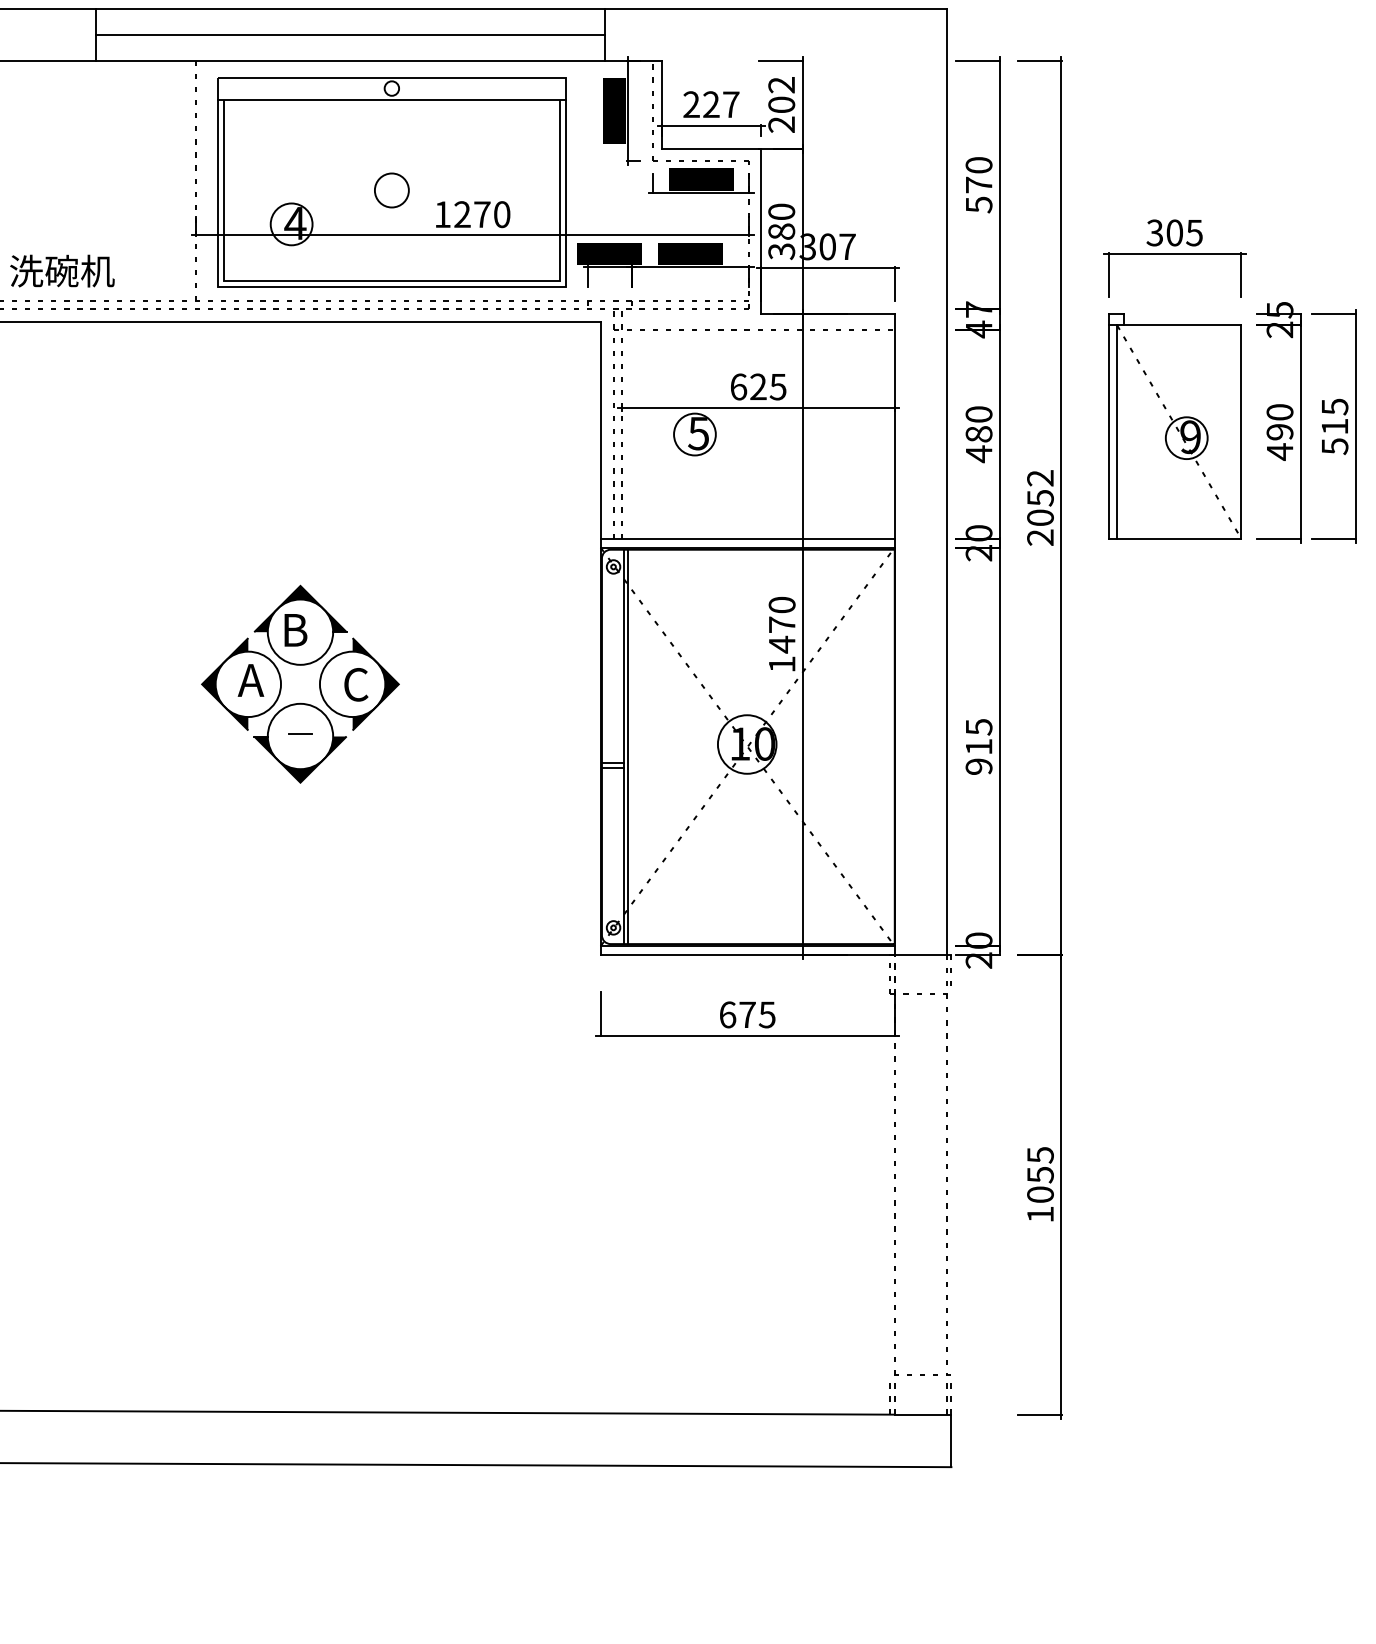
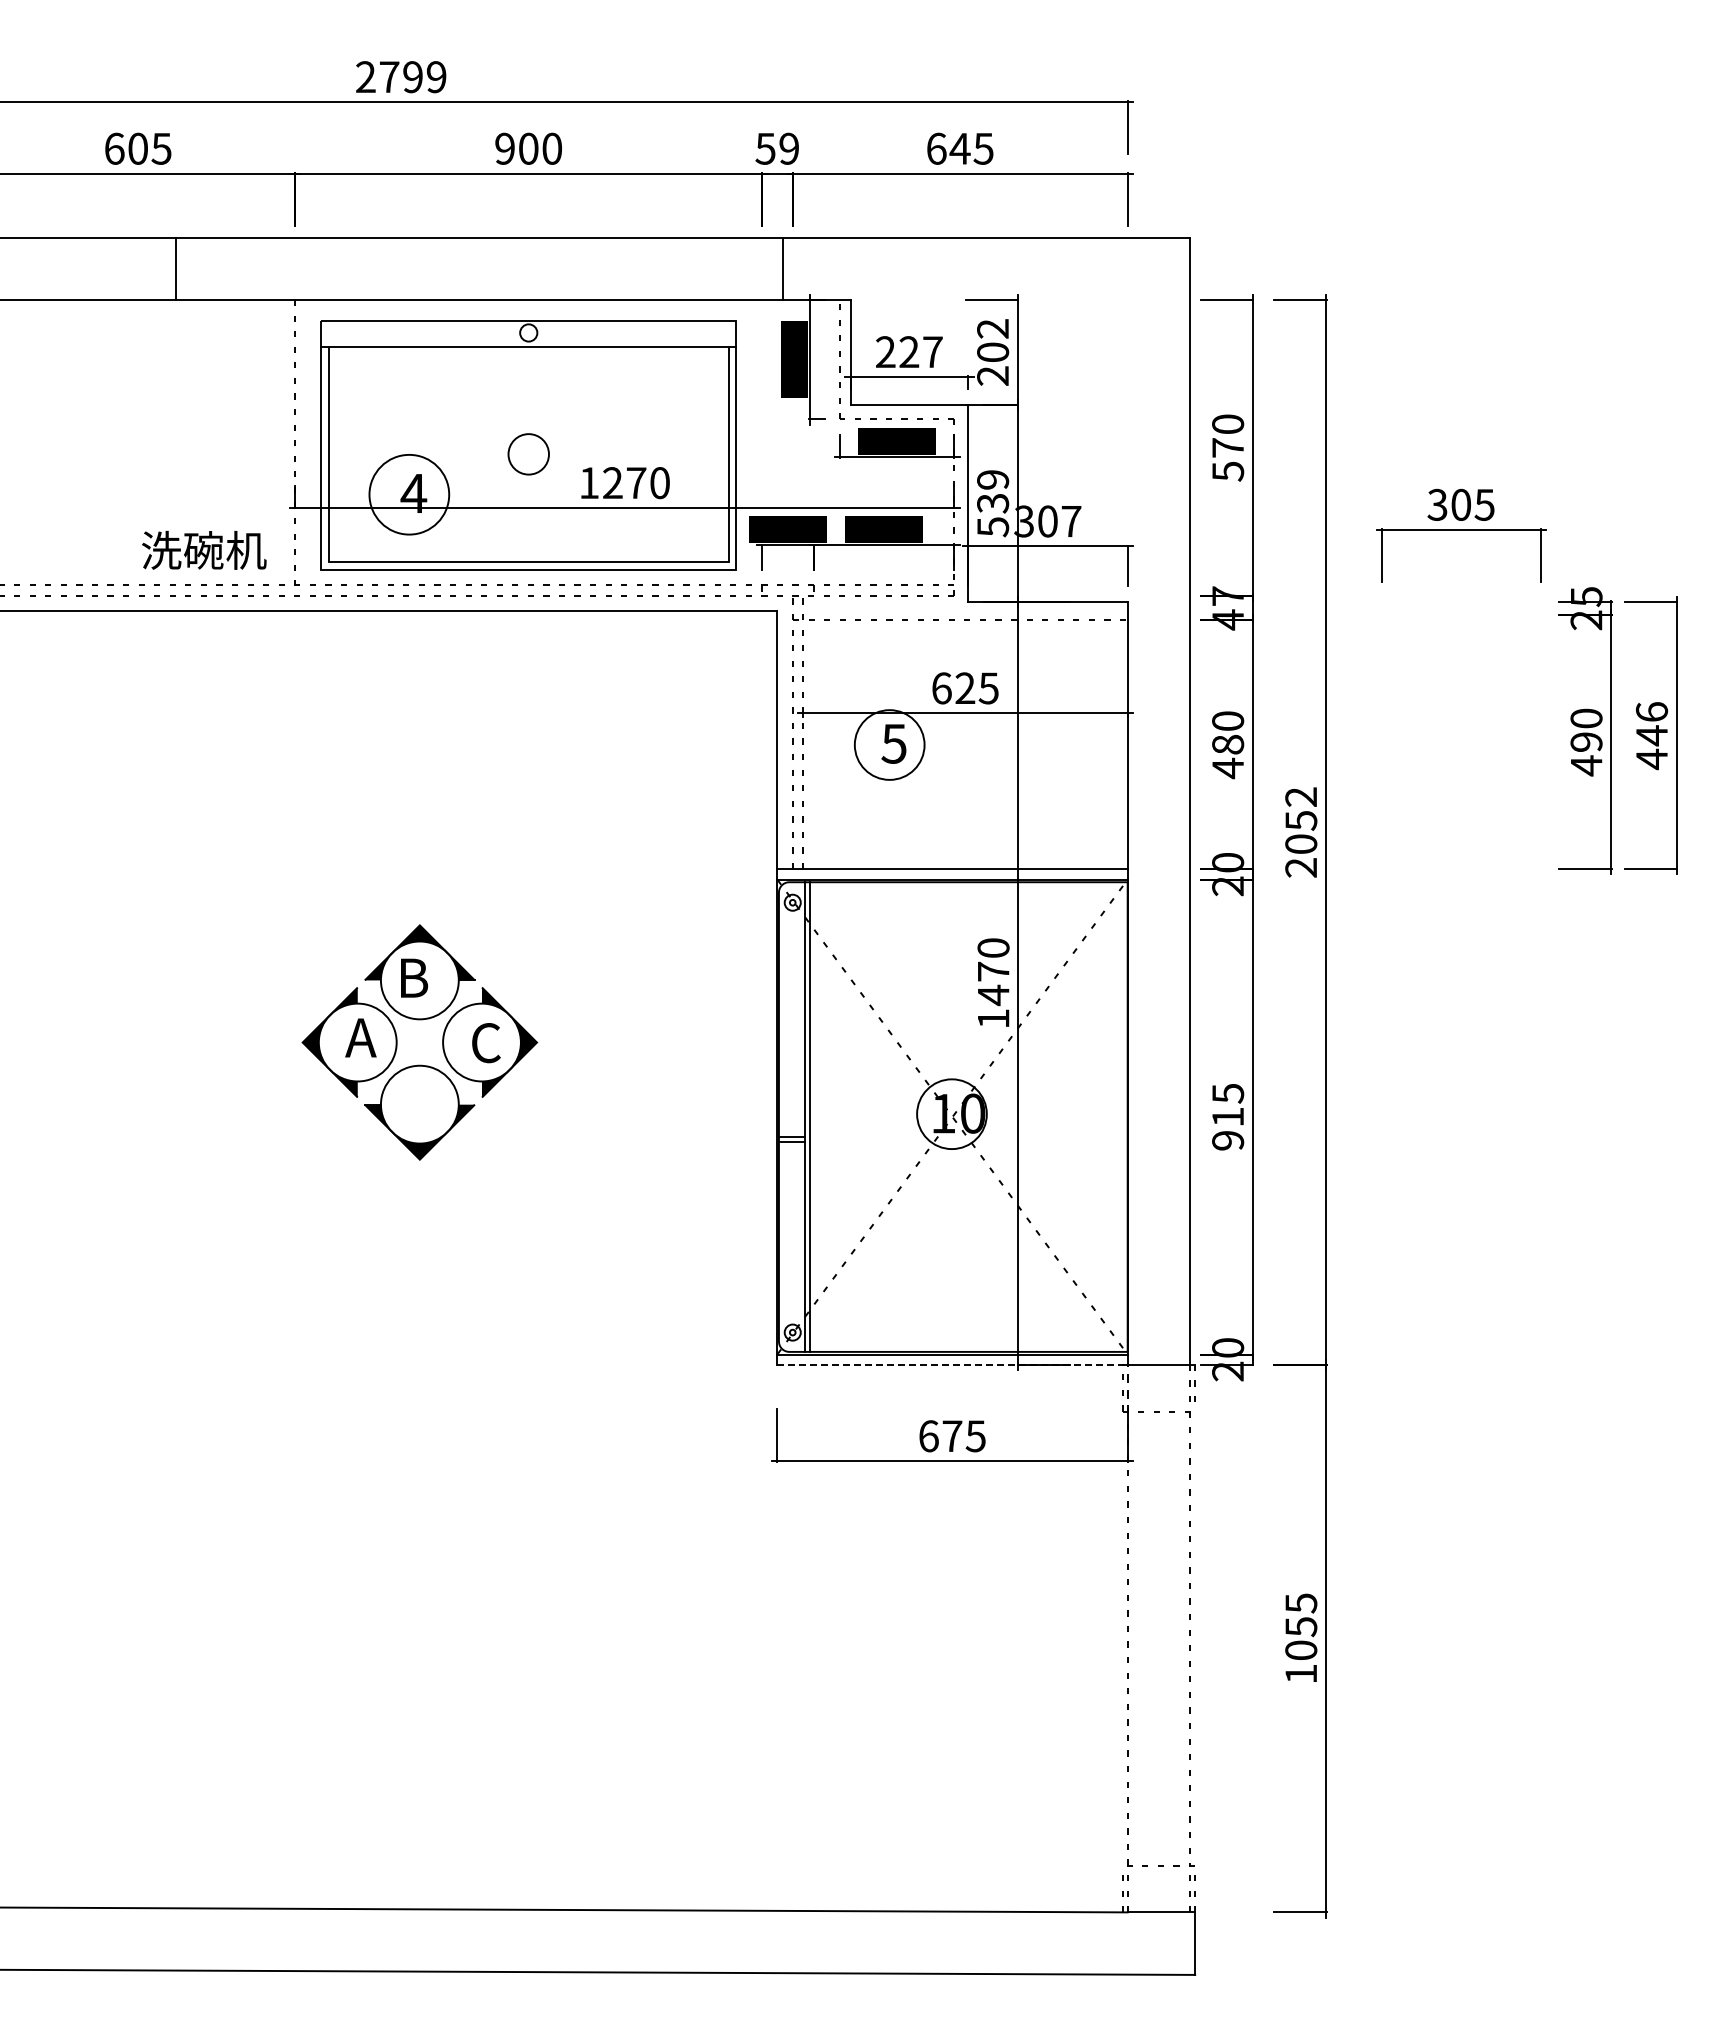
line: (350, 34) -> (479, 268), removed
circle: (291, 224) -> (409, 494), size x1.6
text: (782, 231) -> (993, 503), 380 -> 539
text: (62, 270) -> (204, 549), moved
part: (1175, 426) -> (1461, 735), removed
text: (1335, 427) -> (1652, 736), 515 -> 446
circle: (694, 434) -> (889, 744), size x1.4
line: (300, 733) -> (419, 1101), removed
line: (748, 954) -> (953, 1364), solid -> dashed

